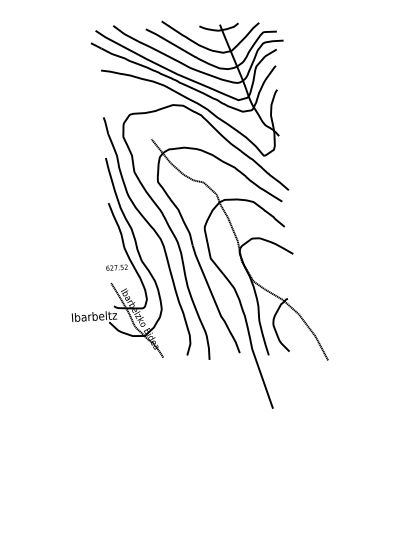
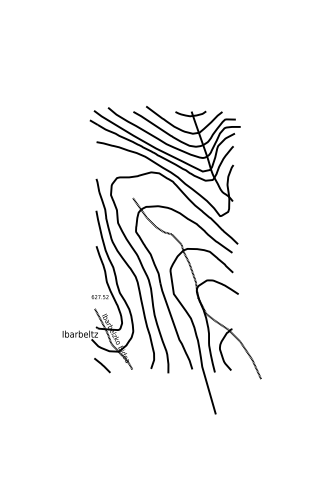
line: (125, 354) -> (102, 365), added

